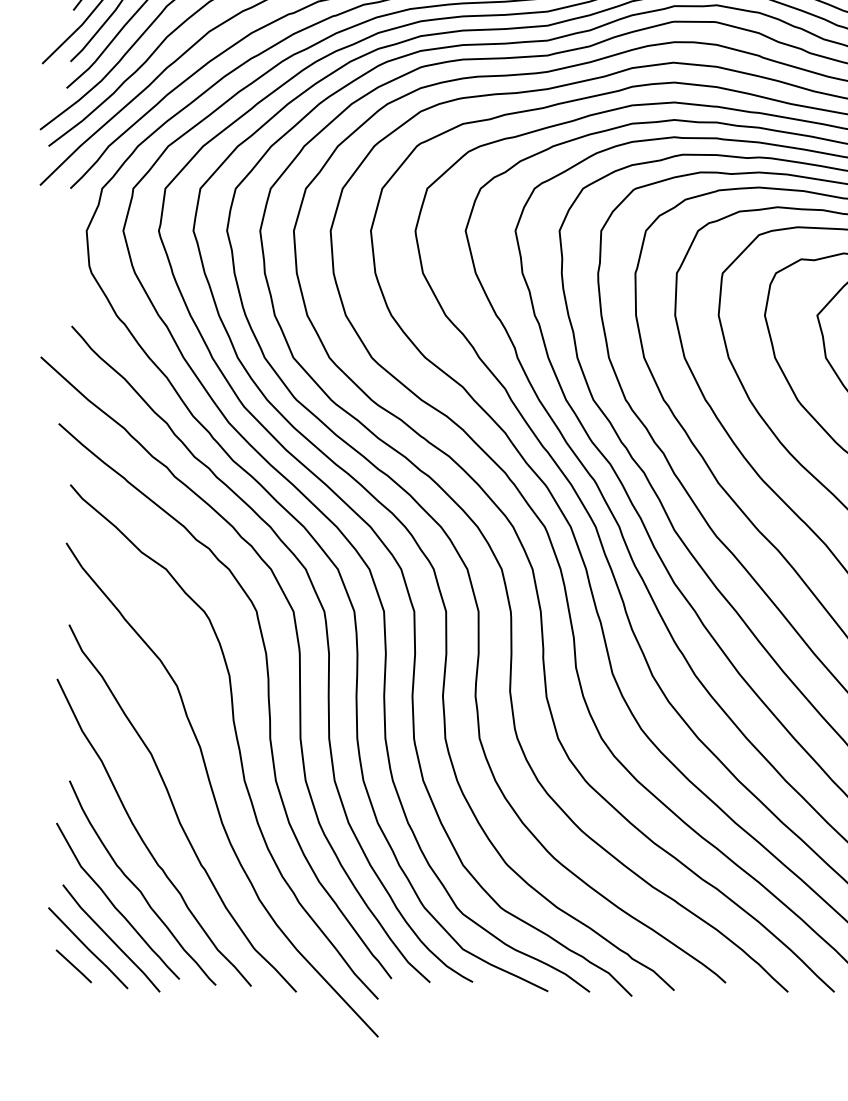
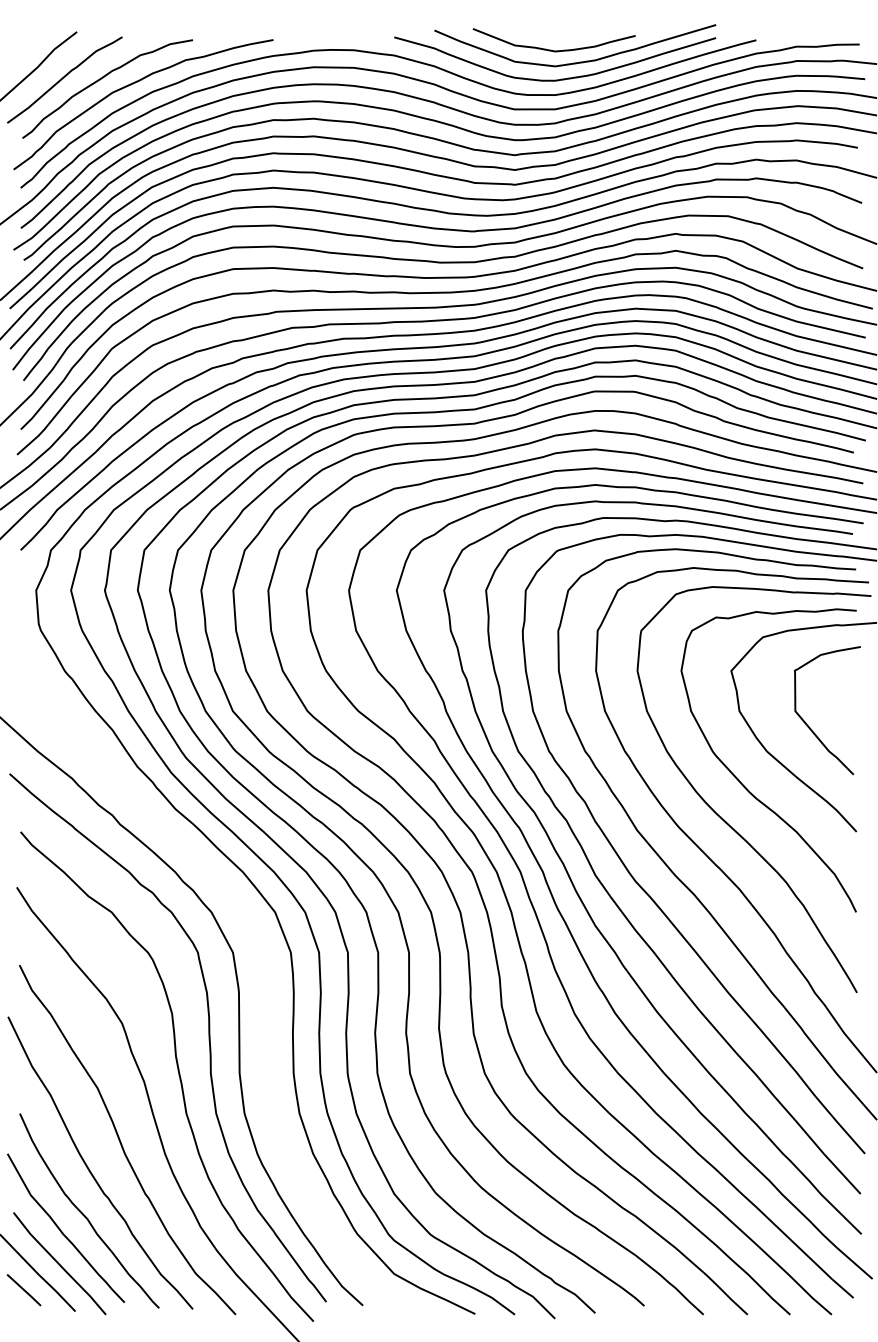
curve: (326, 642) -> (264, 982), removed

